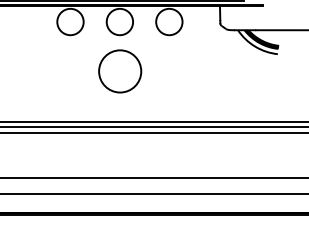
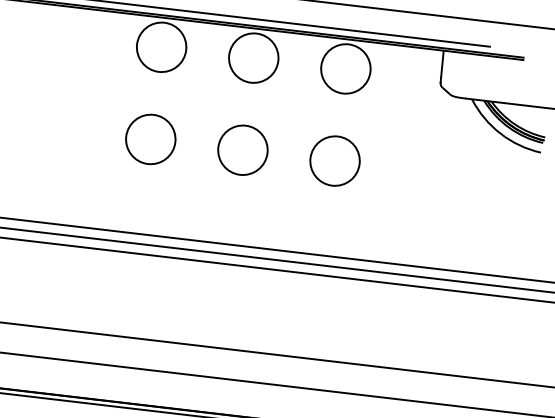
circle: (70, 71) -> (150, 139), added
circle: (119, 71) -> (242, 150), size x0.62
circle: (169, 71) -> (335, 161), added

